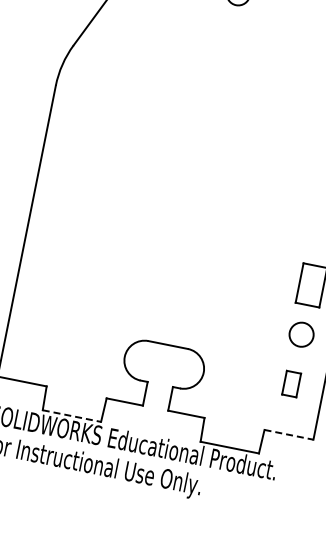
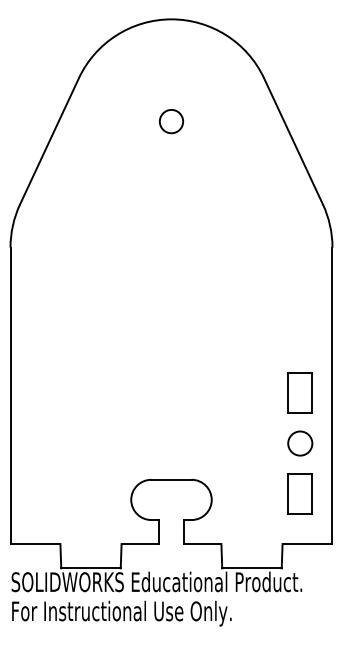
part: (291, 383) -> (299, 493), size x1.67
line: (72, 416) -> (91, 568), dashed -> solid
line: (288, 435) -> (307, 544), dashed -> solid

